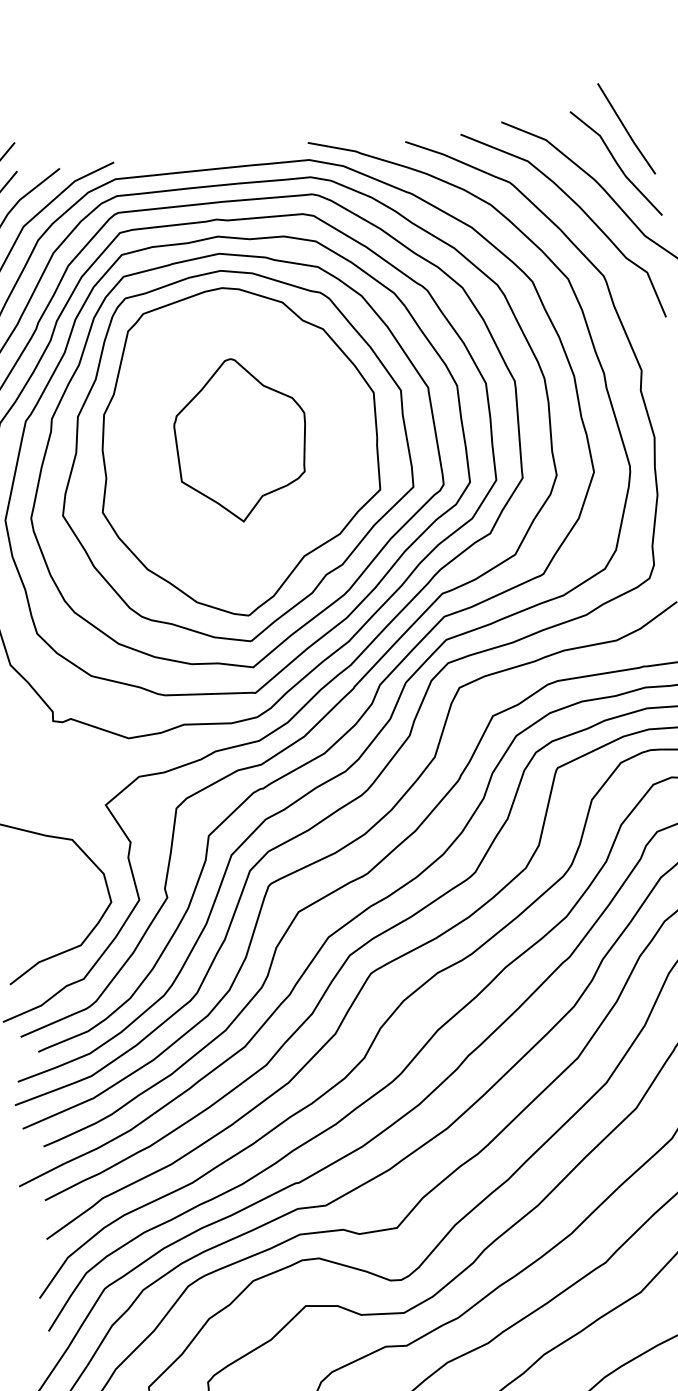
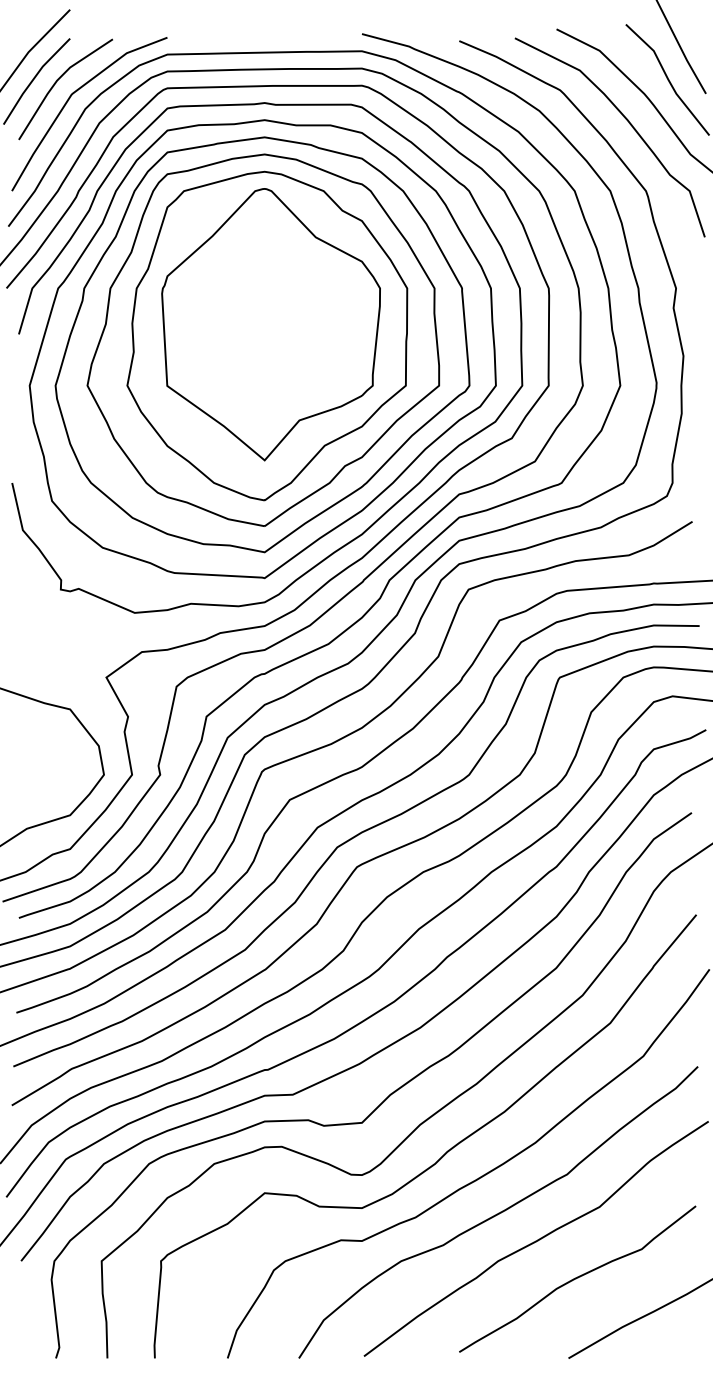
part: (240, 439) -> (270, 324), size x1.67

